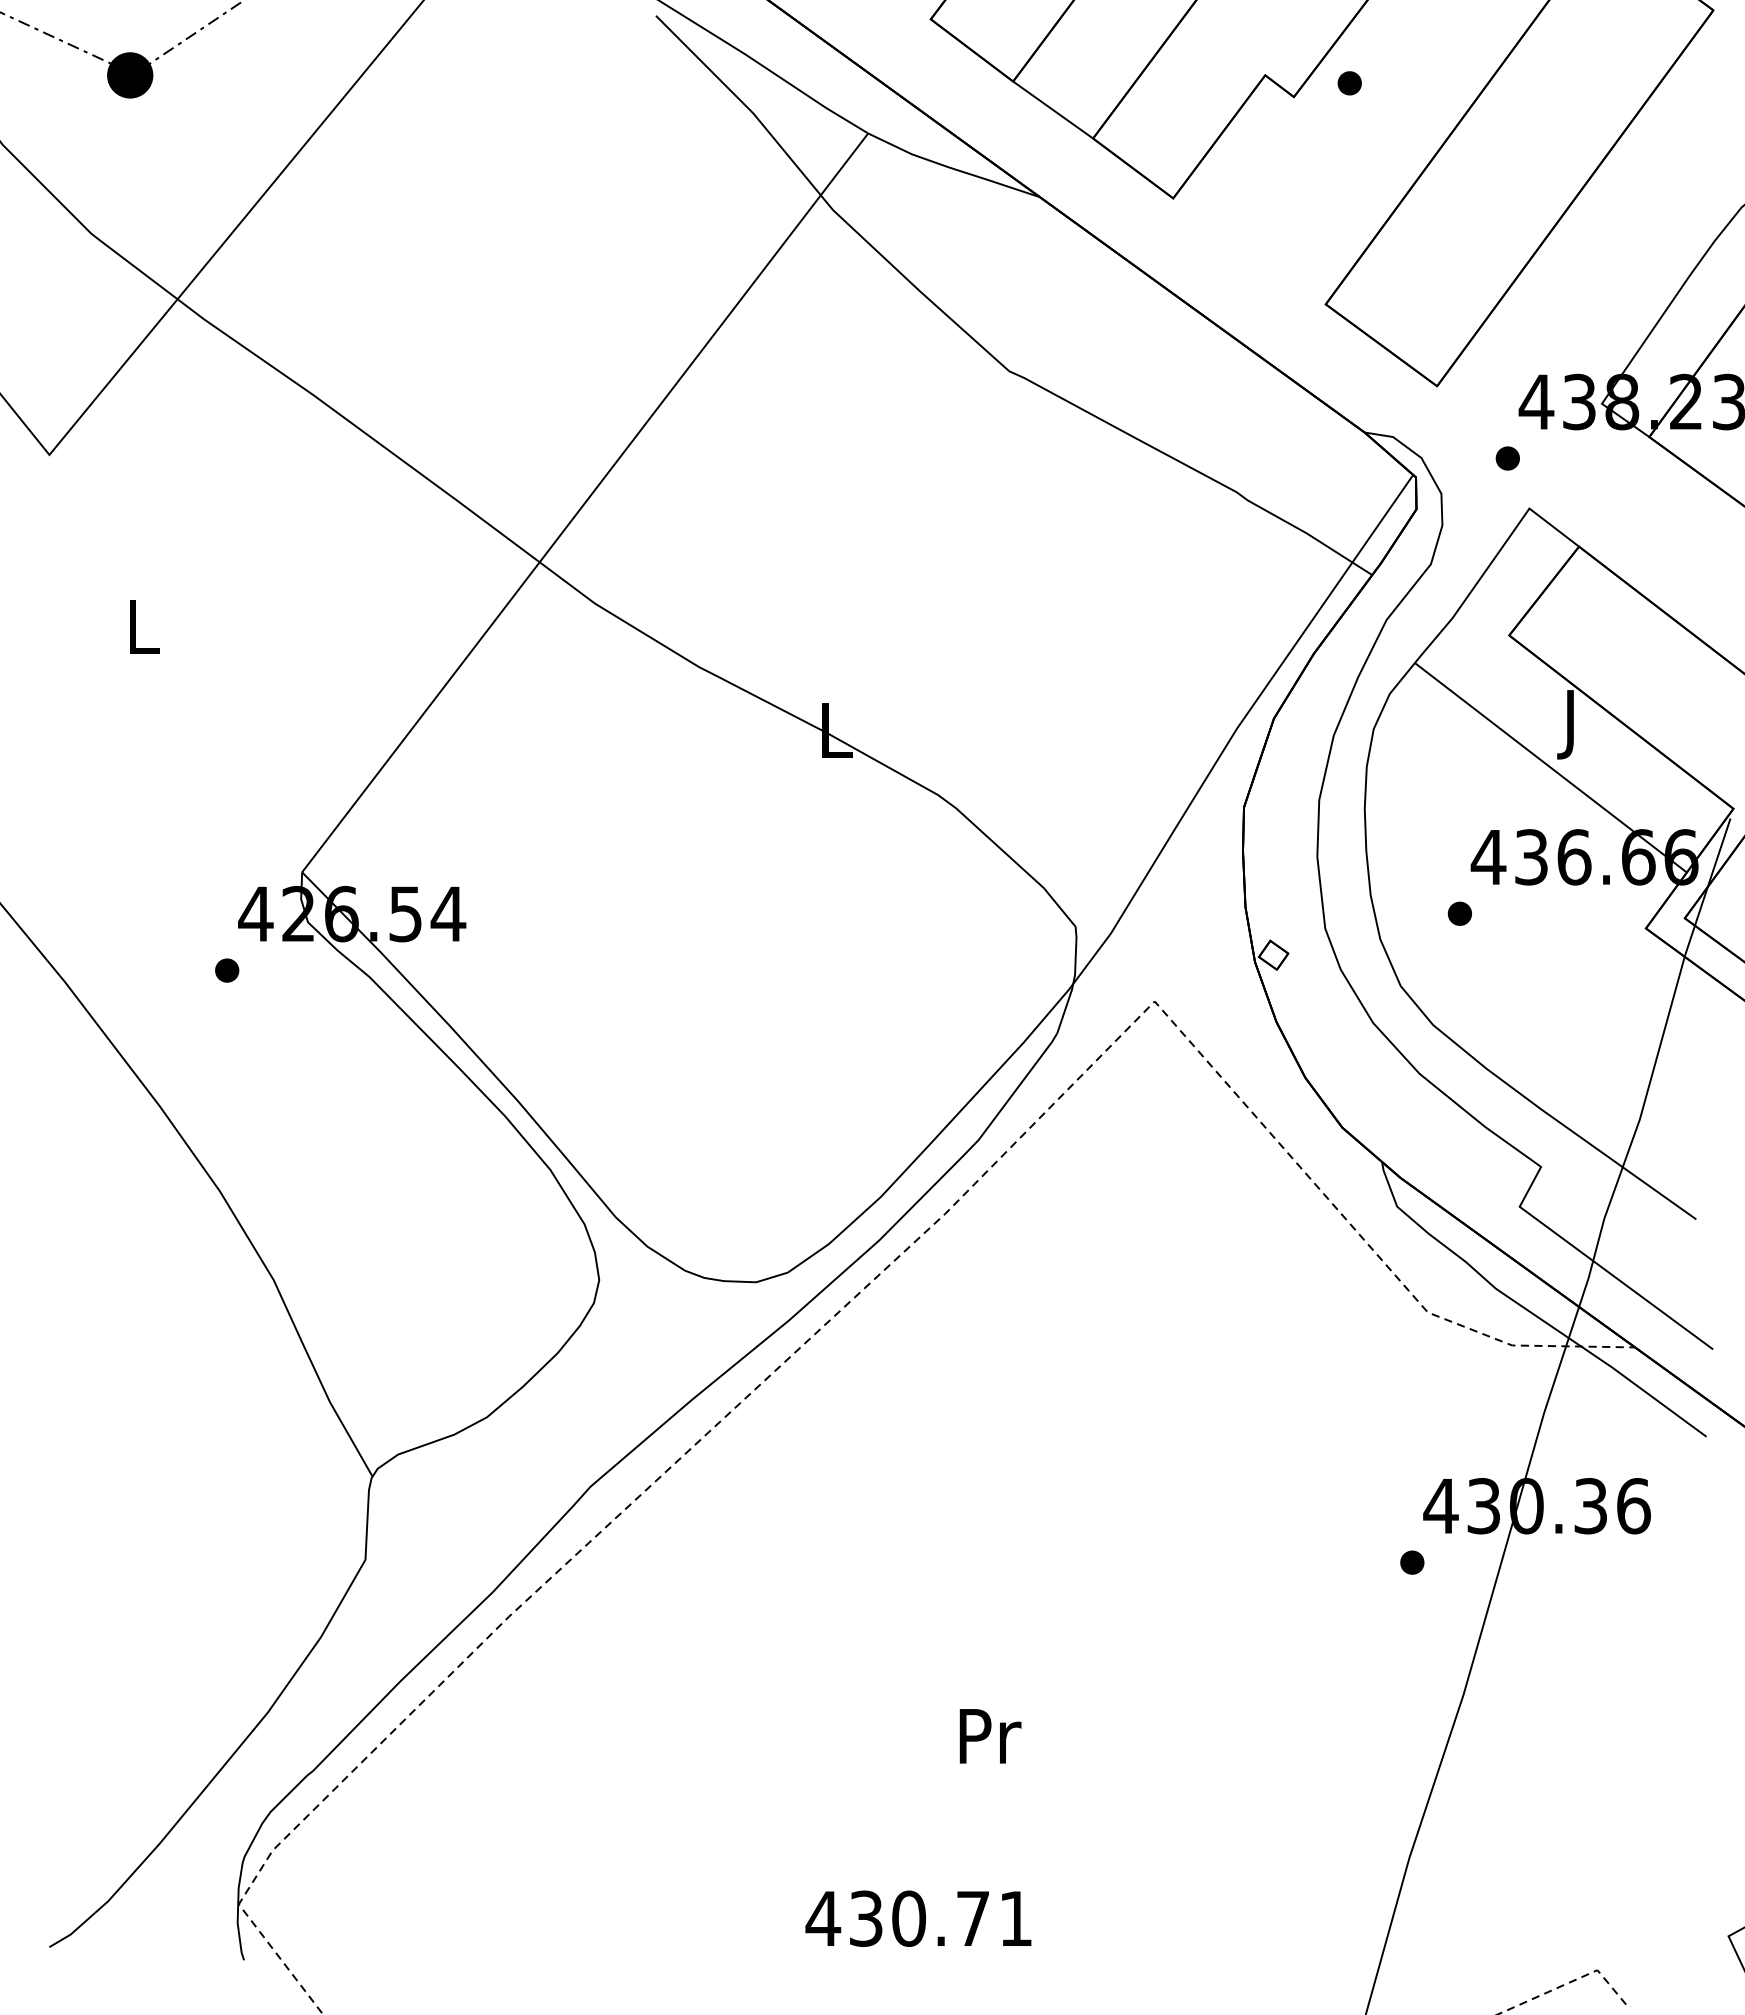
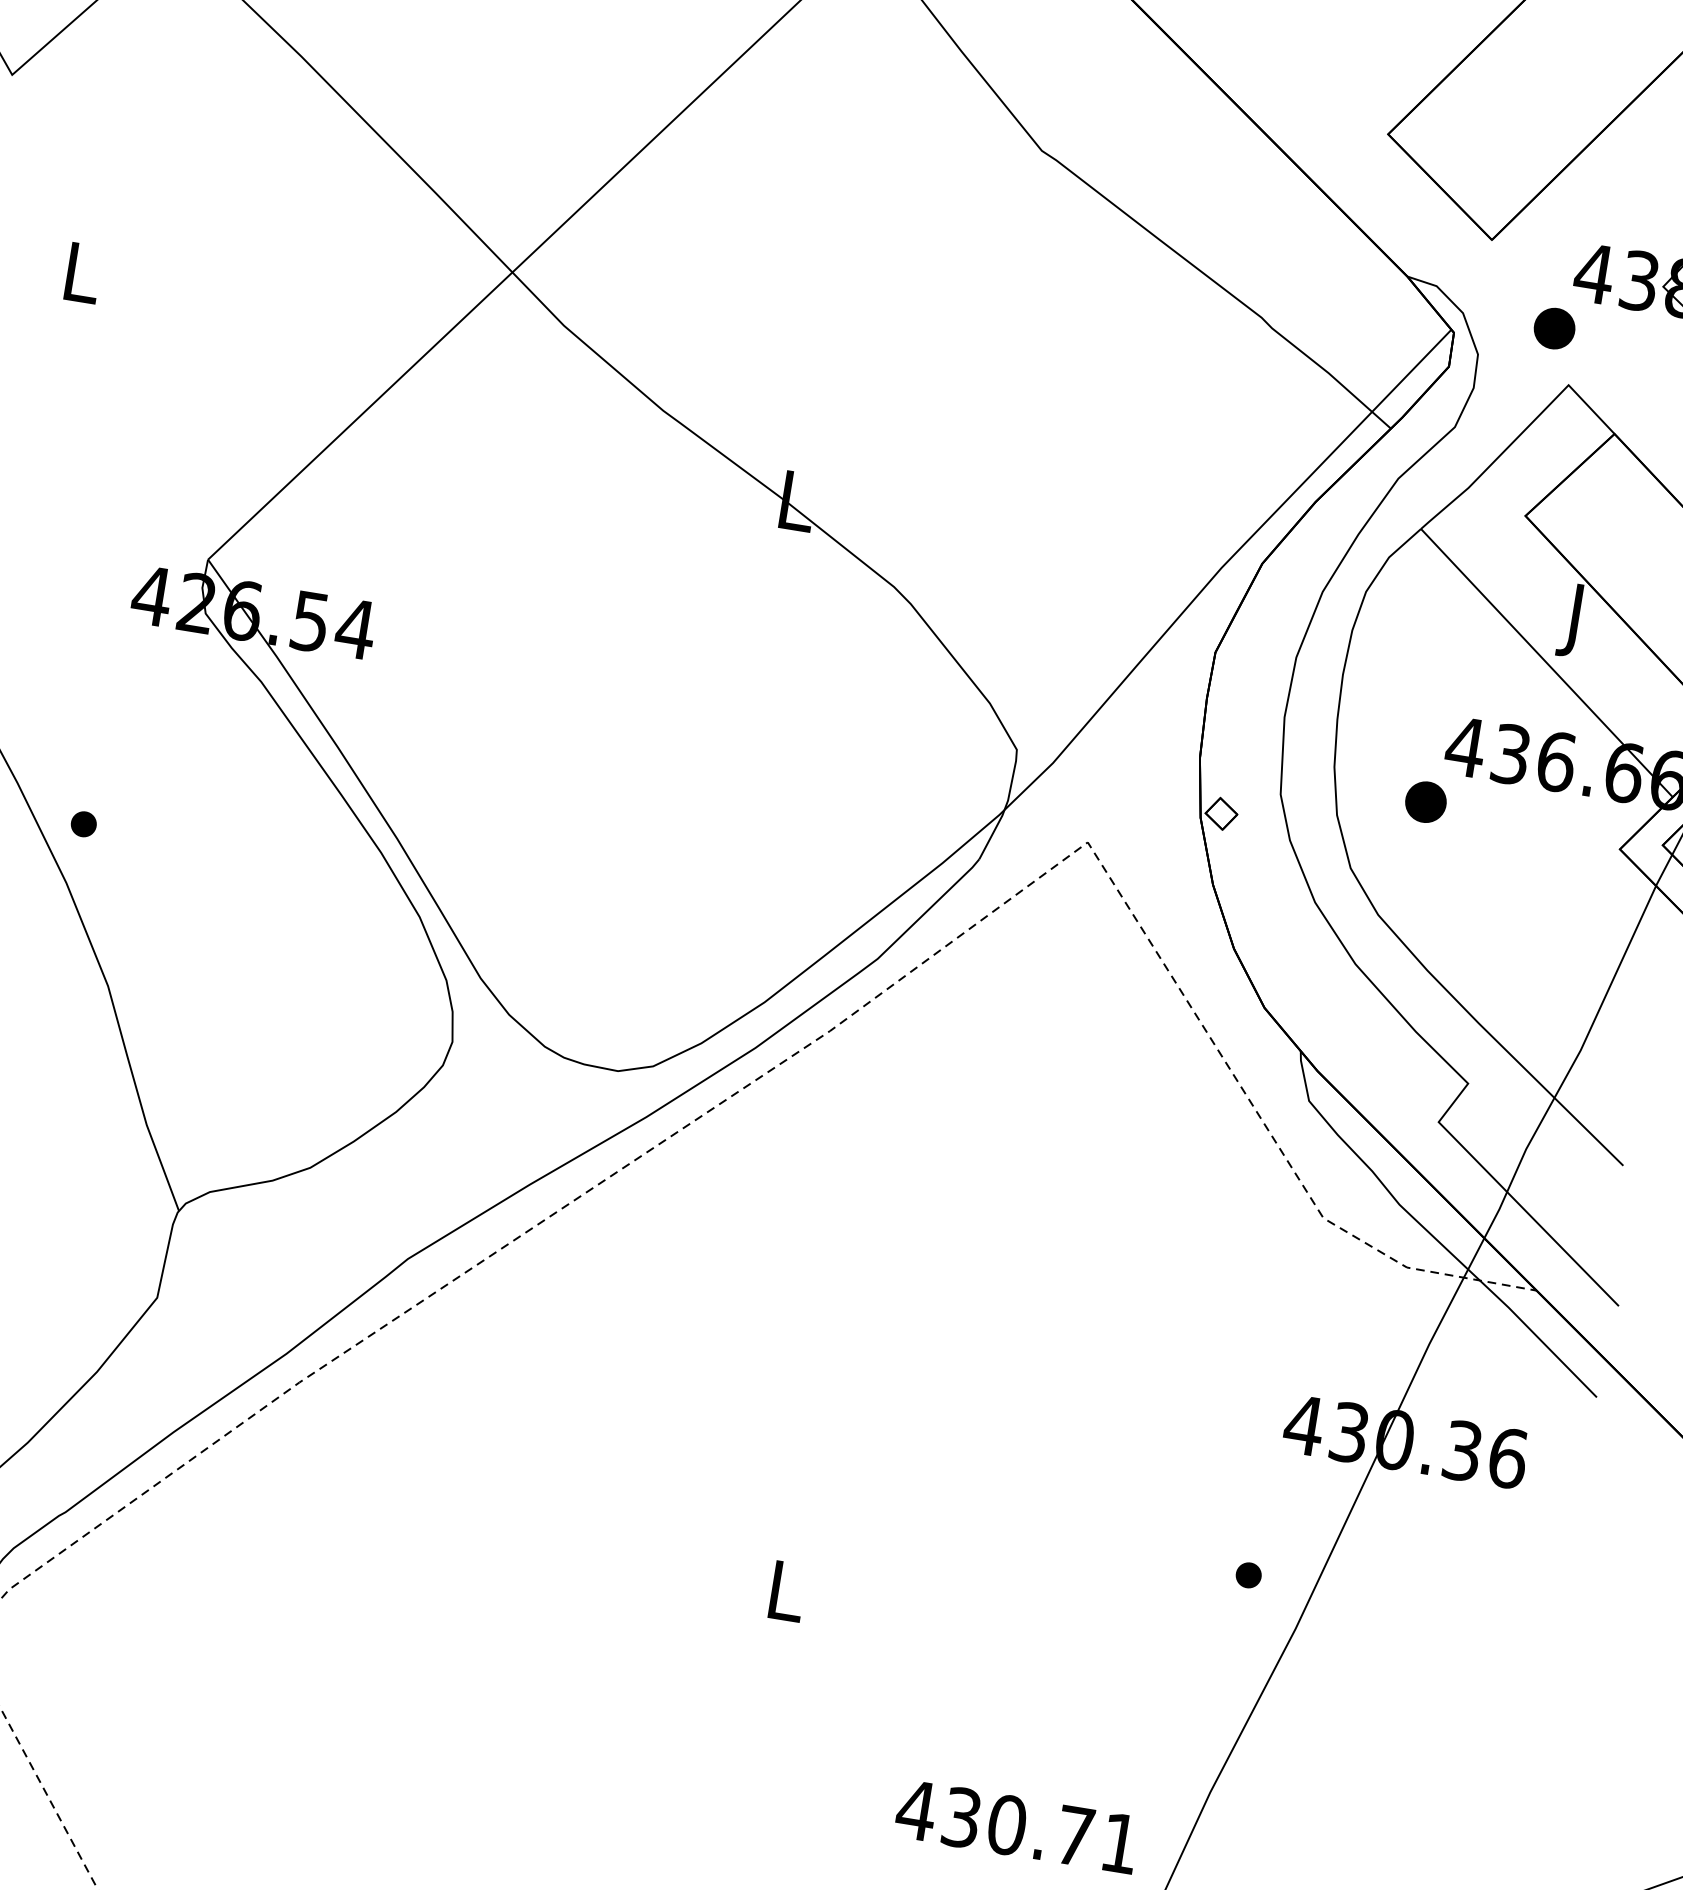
part: (1507, 458) -> (1553, 328), size x1.6
part: (1459, 913) -> (1425, 801), size x1.6
part: (227, 970) -> (84, 824), moved
part: (1412, 1562) -> (1248, 1575), moved
text: (990, 1736) -> (788, 1591), Pr -> L
text: (918, 1918) -> (1017, 1826), moved

